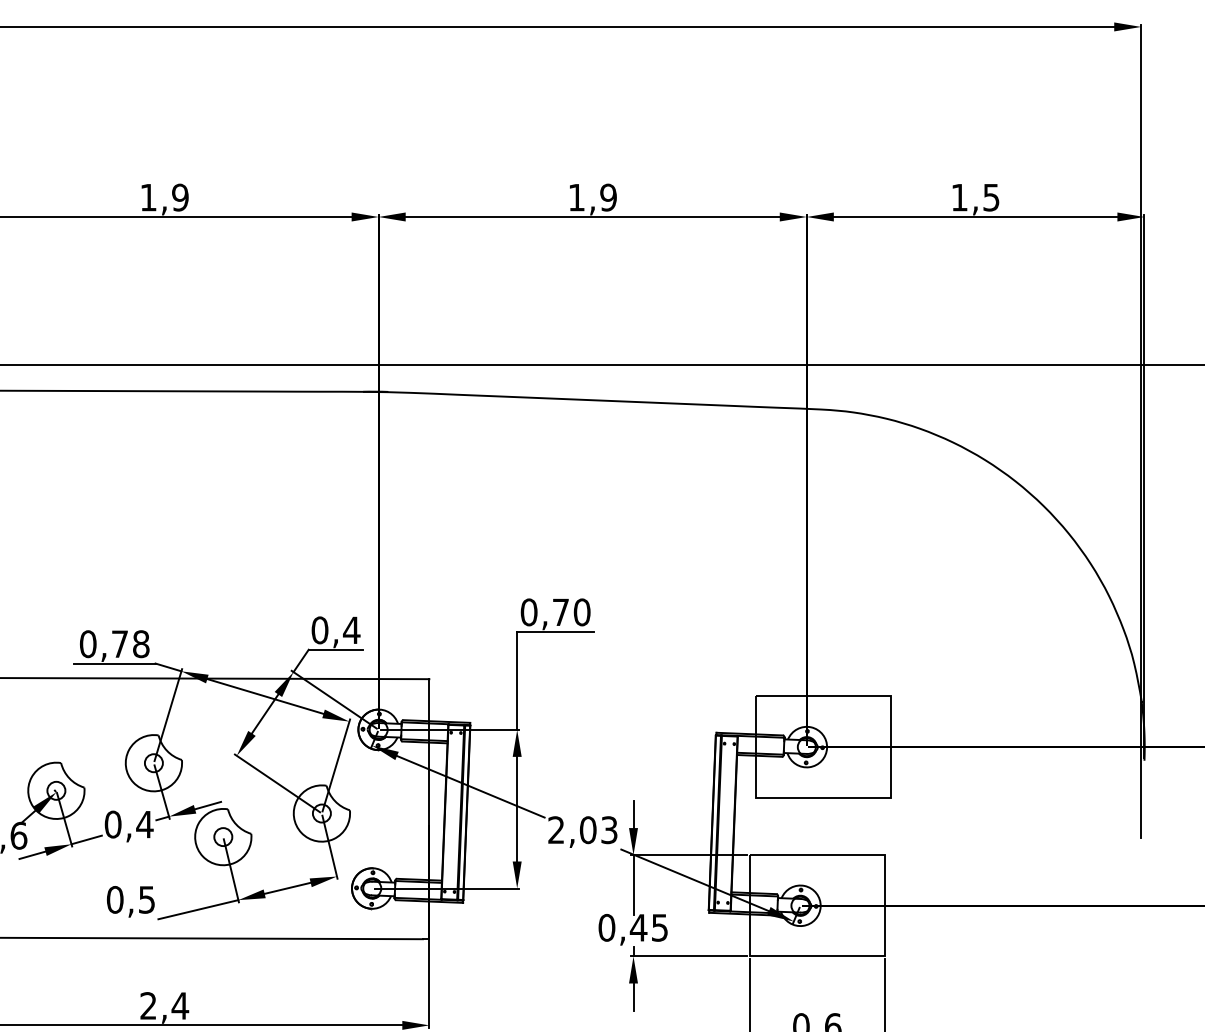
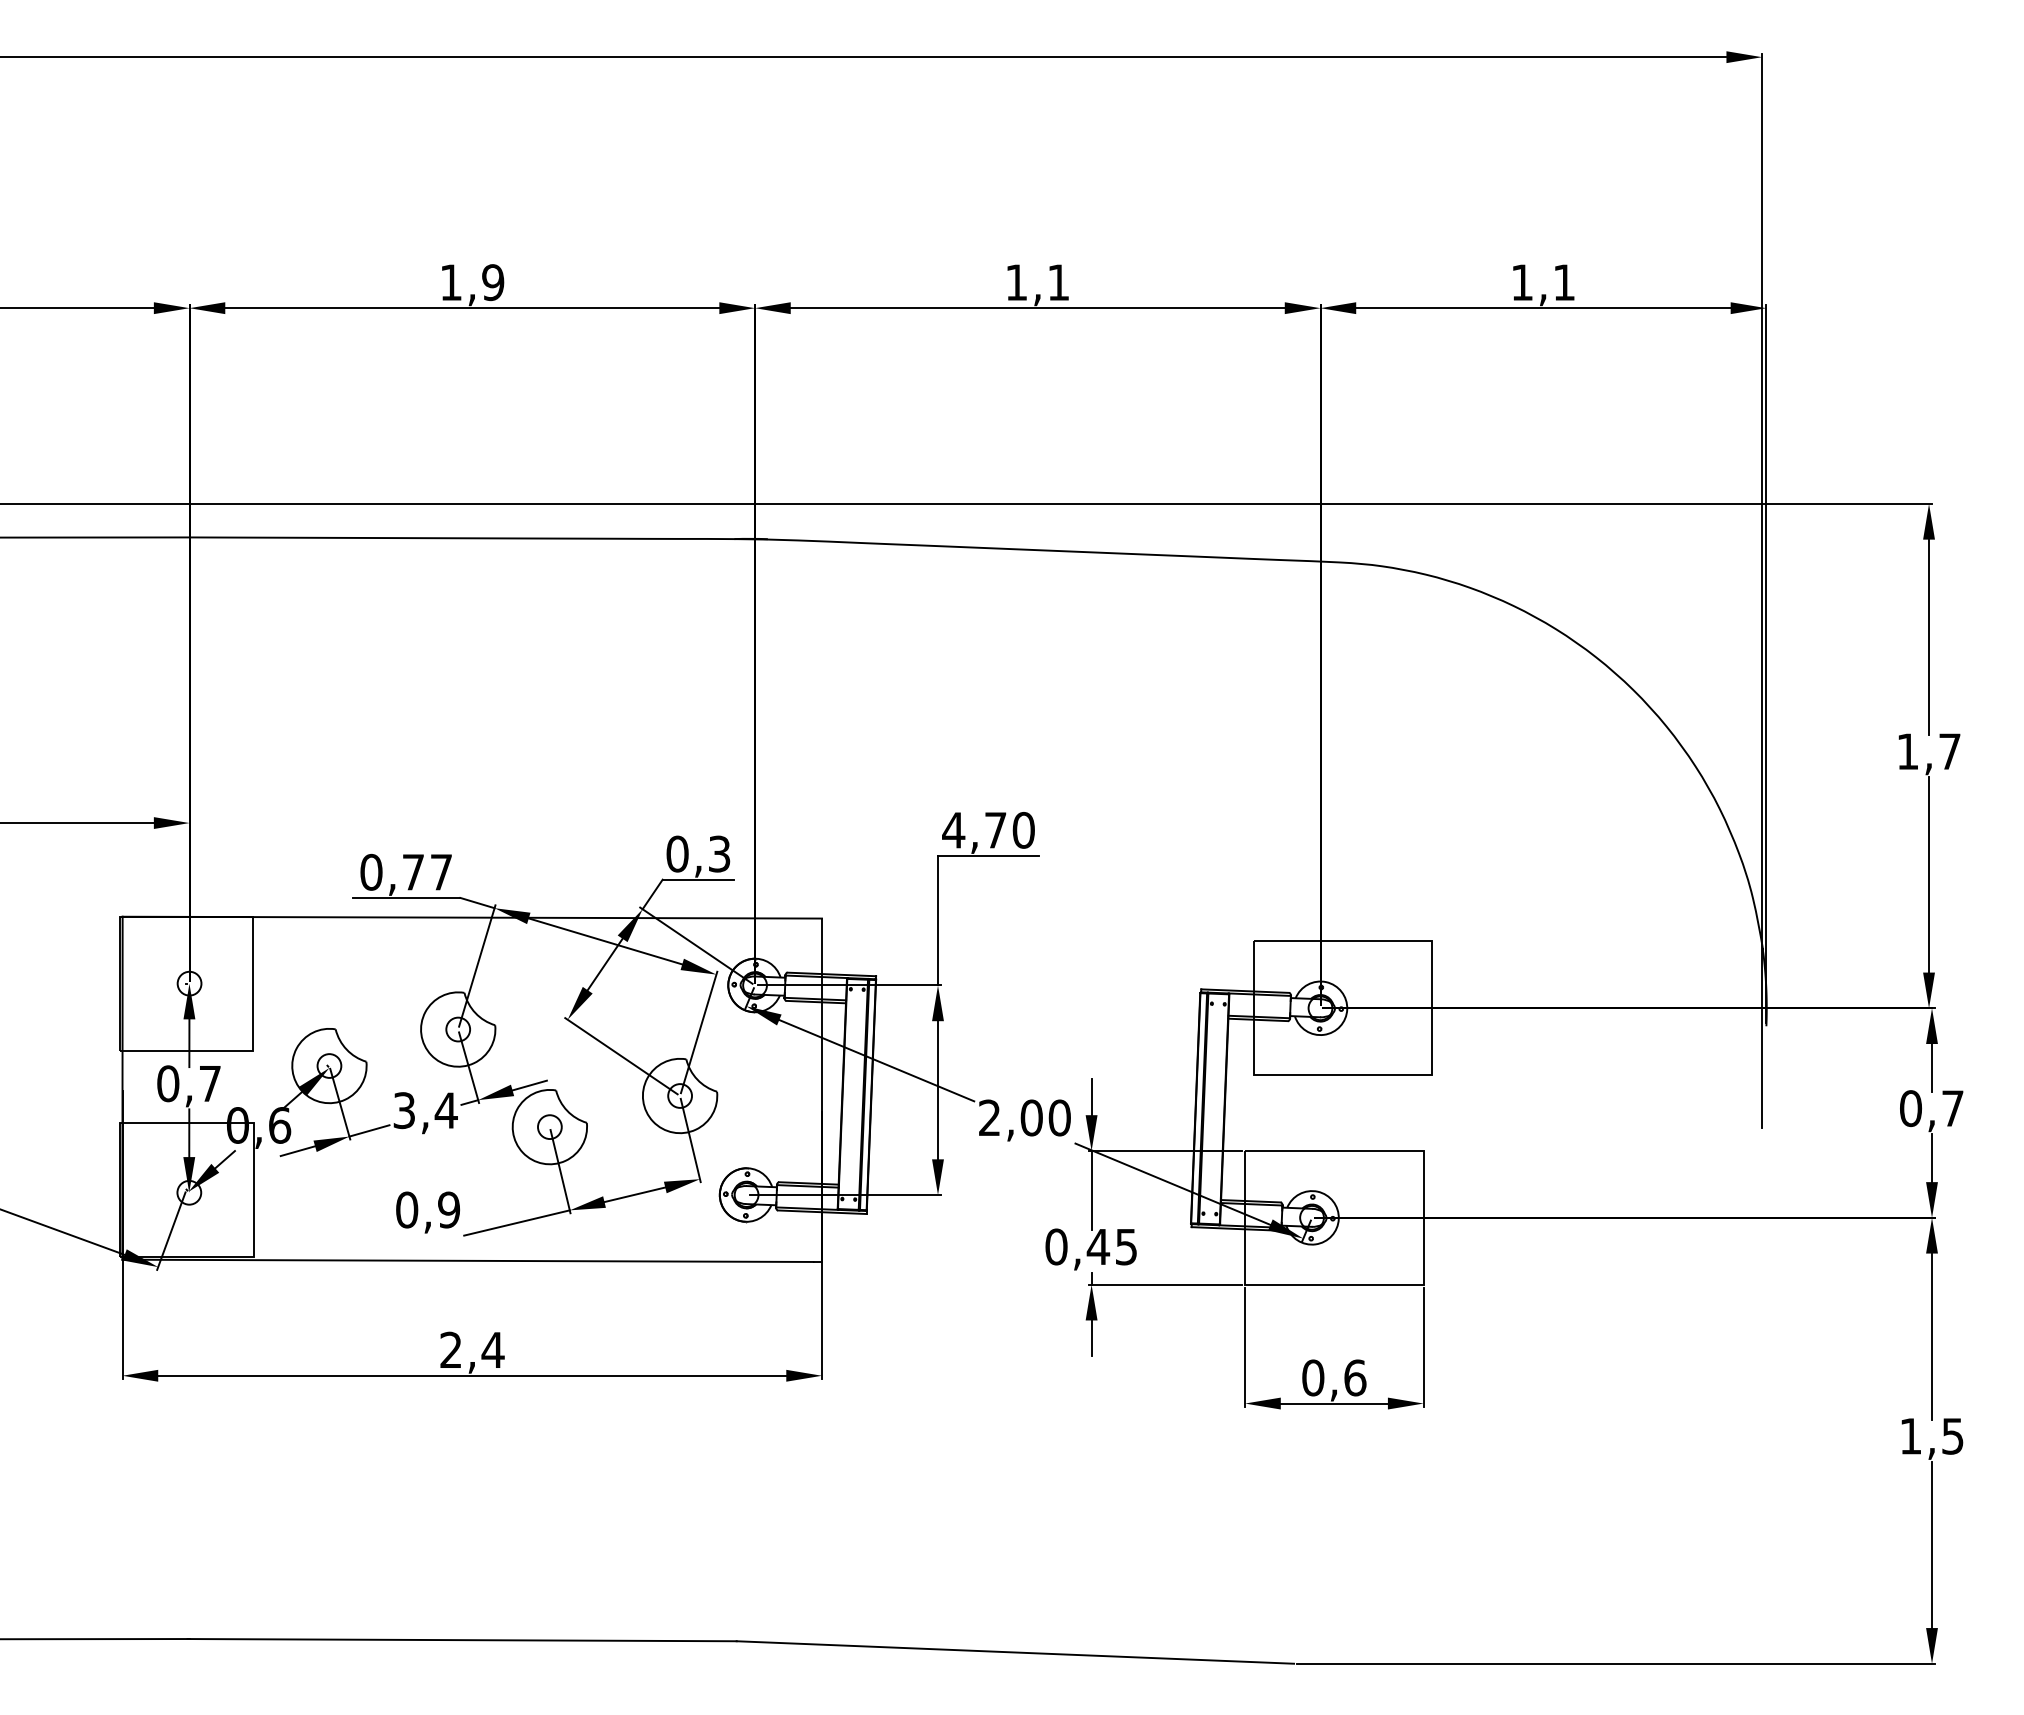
text: (608, 197) -> (1058, 282), 1,9 -> 1,1
text: (990, 197) -> (1563, 282), 1,5 -> 1,1
text: (528, 612) -> (953, 830), 0,70 -> 4,70
text: (351, 629) -> (719, 853), 0,4 -> 0,3
text: (141, 643) -> (441, 871), 0,78 -> 0,77
text: (113, 824) -> (404, 1110), 0,4 -> 3,4
text: (609, 829) -> (1059, 1117), 2,03 -> 2,00
text: (147, 899) -> (449, 1209), 0,5 -> 0,9

